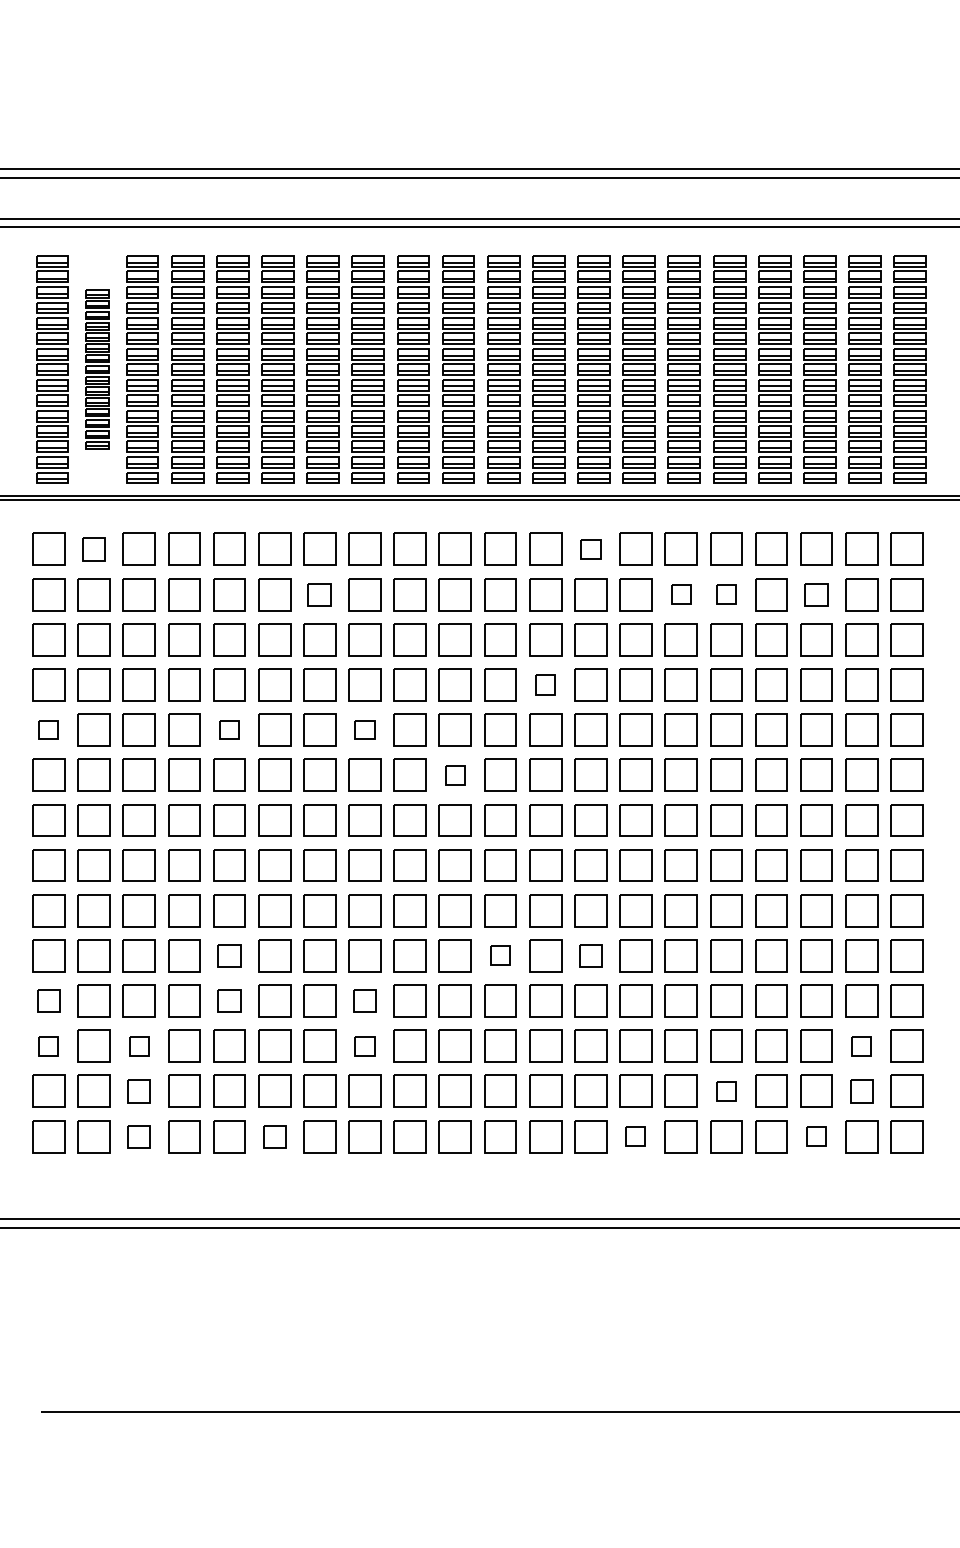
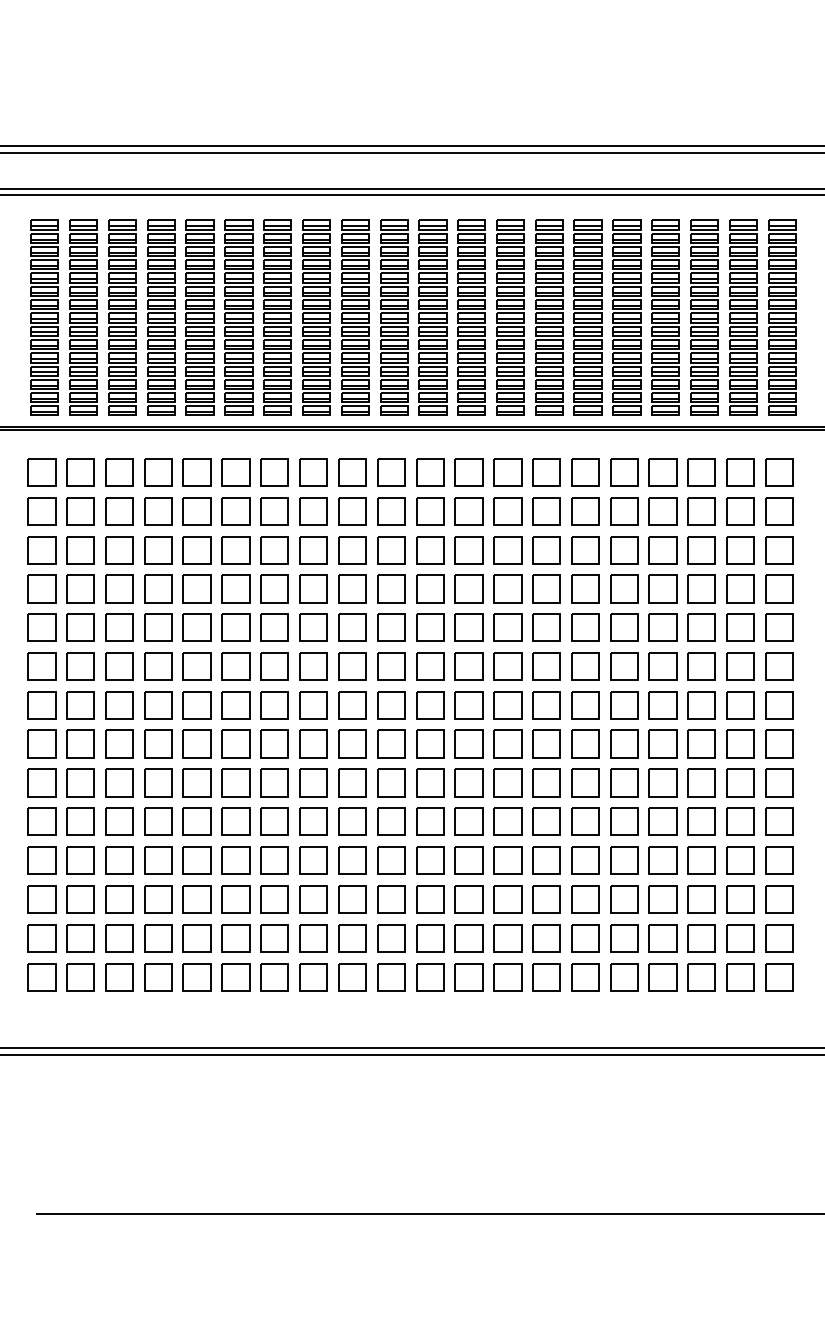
part: (97, 369) -> (83, 317), size x1.43
part: (93, 549) -> (80, 472), size x1.43
part: (590, 549) -> (507, 472), size x1.67
part: (319, 594) -> (274, 511), size x1.43
part: (681, 594) -> (585, 511), size x1.67
part: (726, 594) -> (624, 511), size x1.67
part: (816, 594) -> (701, 511), size x1.43
part: (545, 684) -> (468, 588), size x1.67
part: (48, 729) -> (41, 627), size x1.67
part: (228, 729) -> (196, 627), size x1.67
part: (364, 729) -> (313, 627), size x1.67
part: (455, 775) -> (391, 666), size x1.67
part: (228, 955) -> (196, 821), size x1.43
part: (500, 955) -> (430, 821), size x1.67
part: (590, 955) -> (507, 821), size x1.43
part: (48, 1000) -> (41, 860), size x1.43
part: (228, 1000) -> (196, 860), size x1.43
part: (364, 1000) -> (313, 860), size x1.43
part: (48, 1046) -> (41, 899), size x1.67
part: (139, 1046) -> (119, 899), size x1.67
part: (364, 1046) -> (313, 899), size x1.67
part: (861, 1046) -> (740, 899), size x1.67
part: (139, 1091) -> (119, 938), size x1.43
part: (726, 1091) -> (624, 938), size x1.67
part: (861, 1091) -> (740, 938), size x1.43
part: (139, 1136) -> (119, 977), size x1.43
part: (274, 1136) -> (235, 977), size x1.43
part: (635, 1136) -> (546, 977), size x1.67
part: (816, 1136) -> (701, 977), size x1.67

